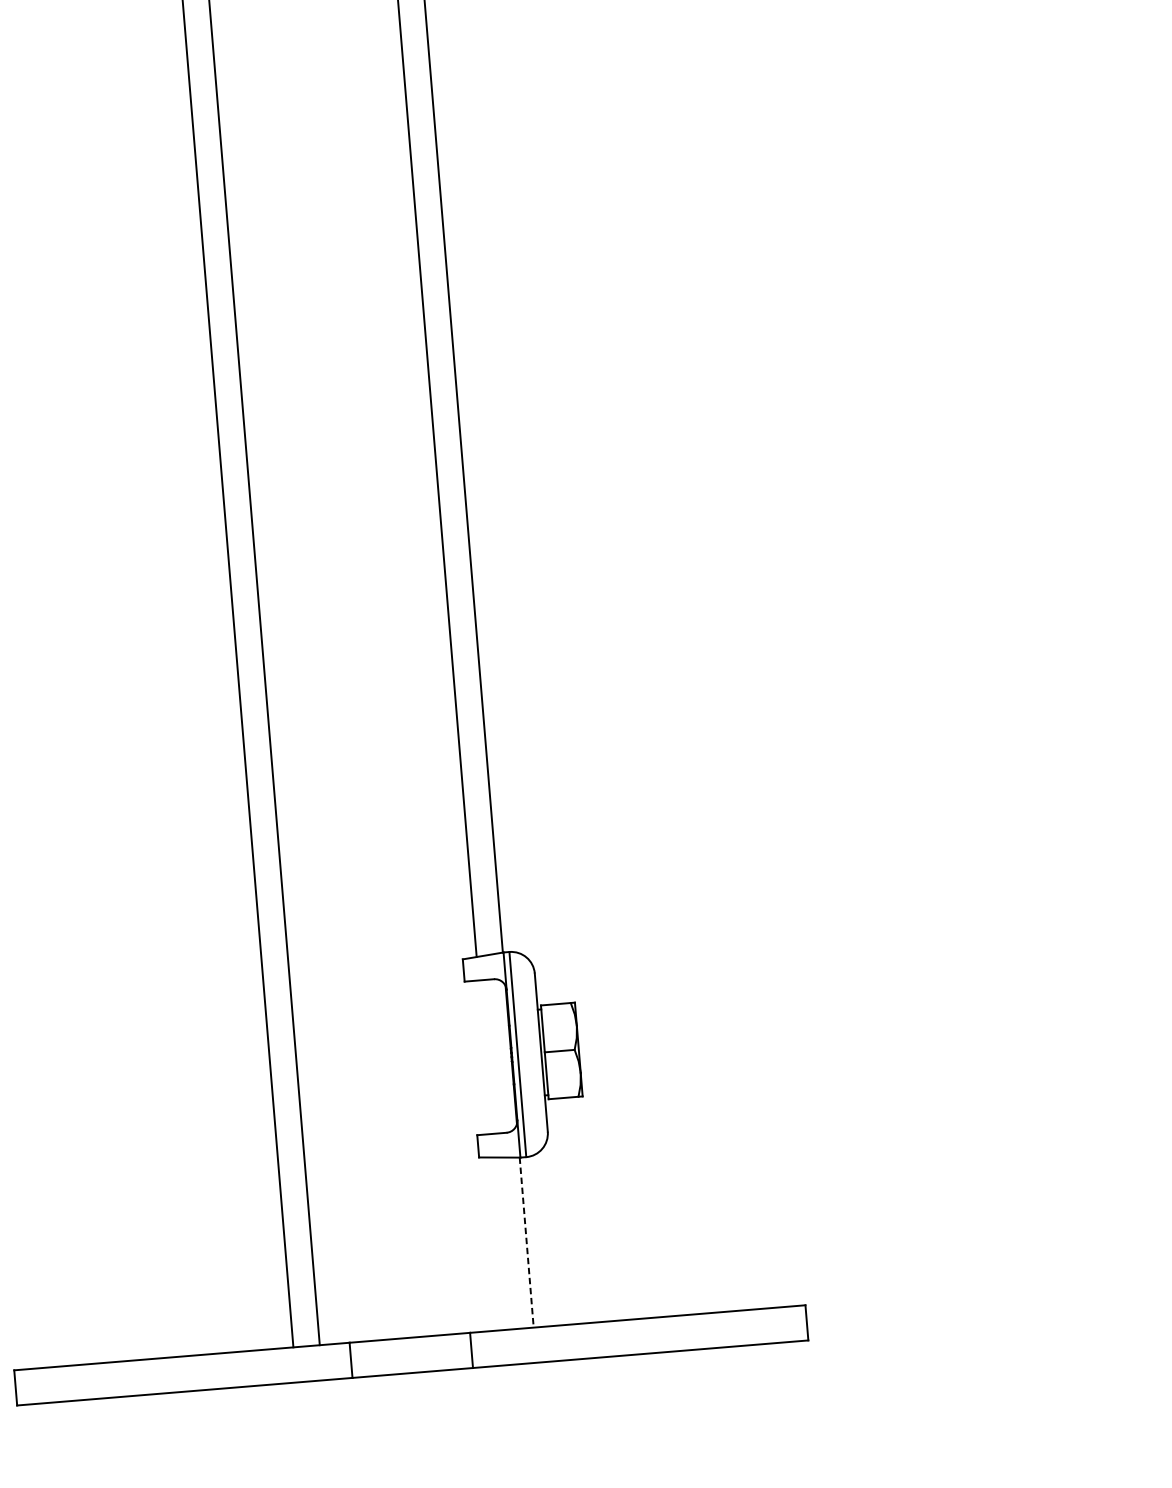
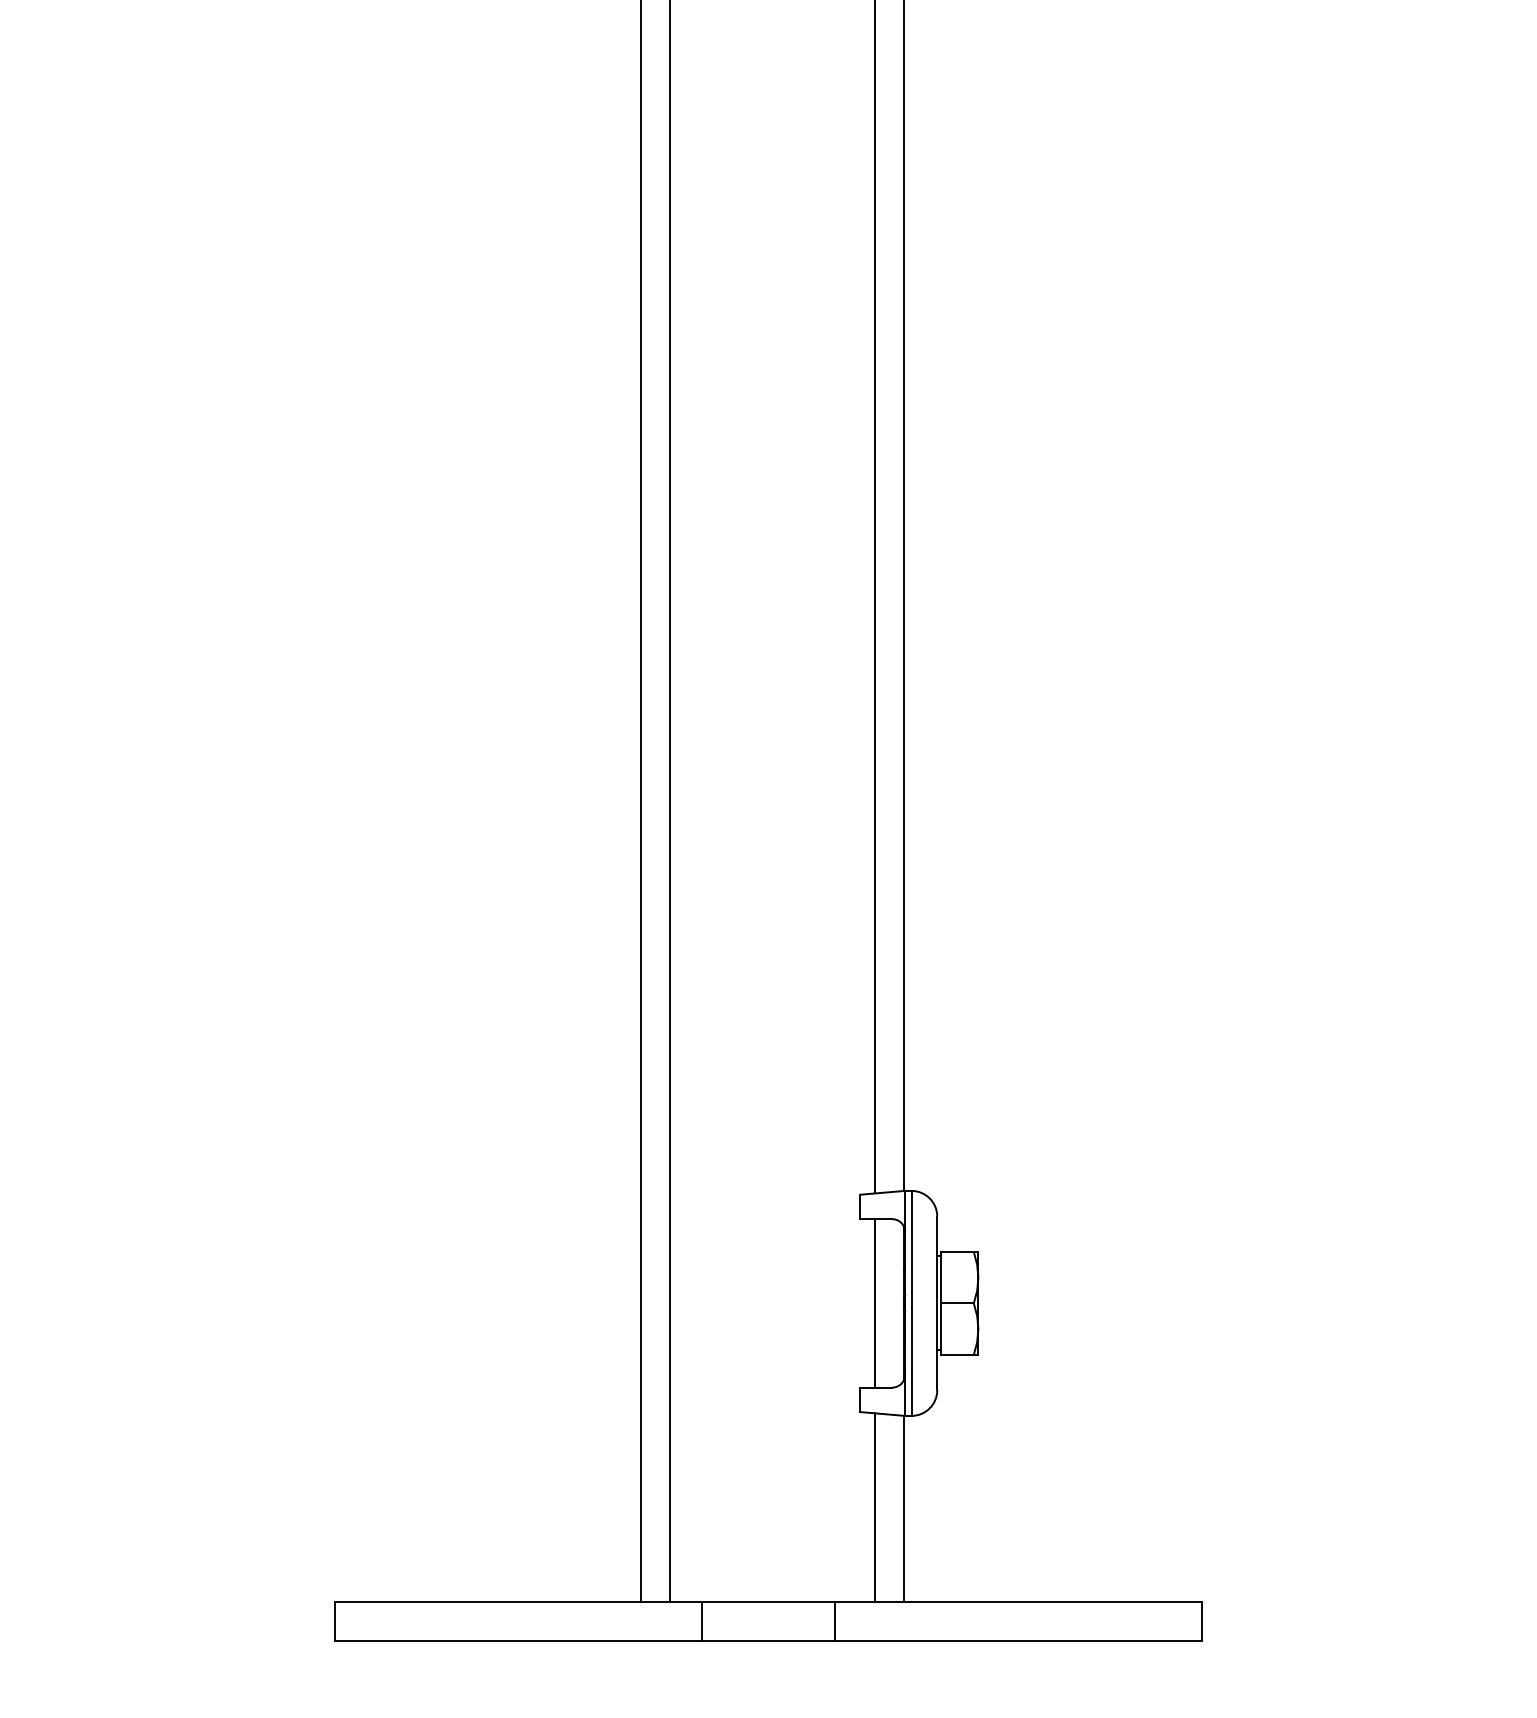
line: (485, 1057) -> (875, 1303), added
line: (526, 1242) -> (904, 1509), dashed -> solid
line: (500, 1243) -> (875, 1507), added

